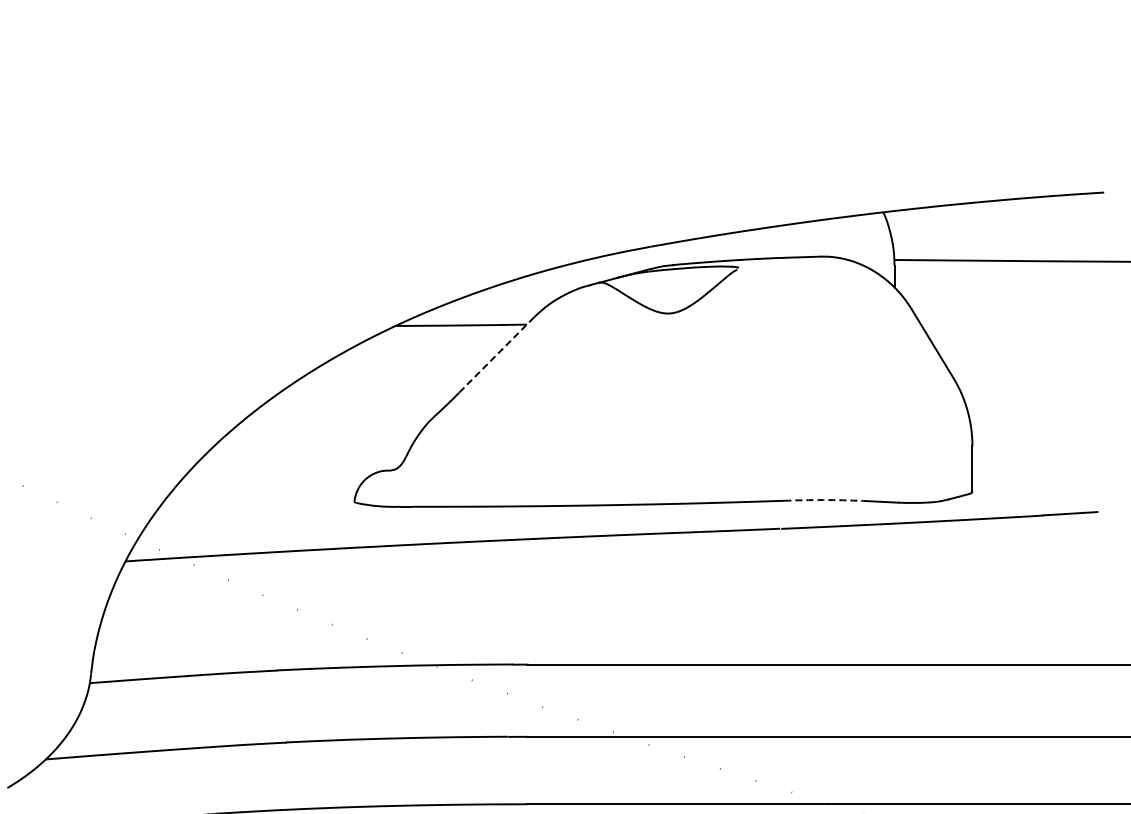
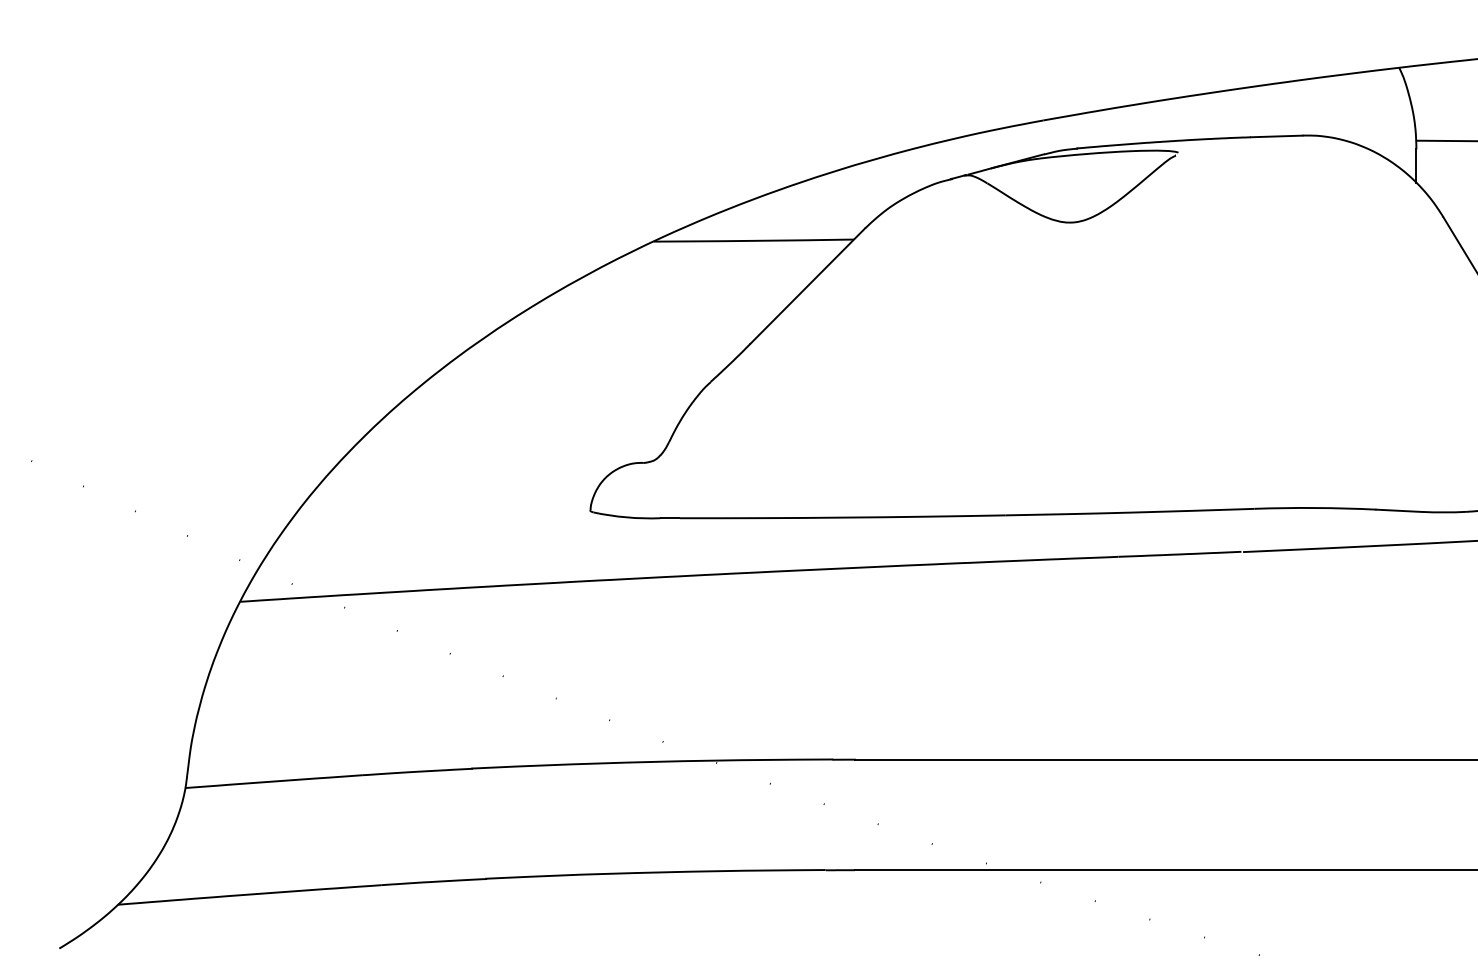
line: (496, 355) -> (807, 286), dashed -> solid
arc: (828, 500) -> (1315, 508), dashed -> solid

